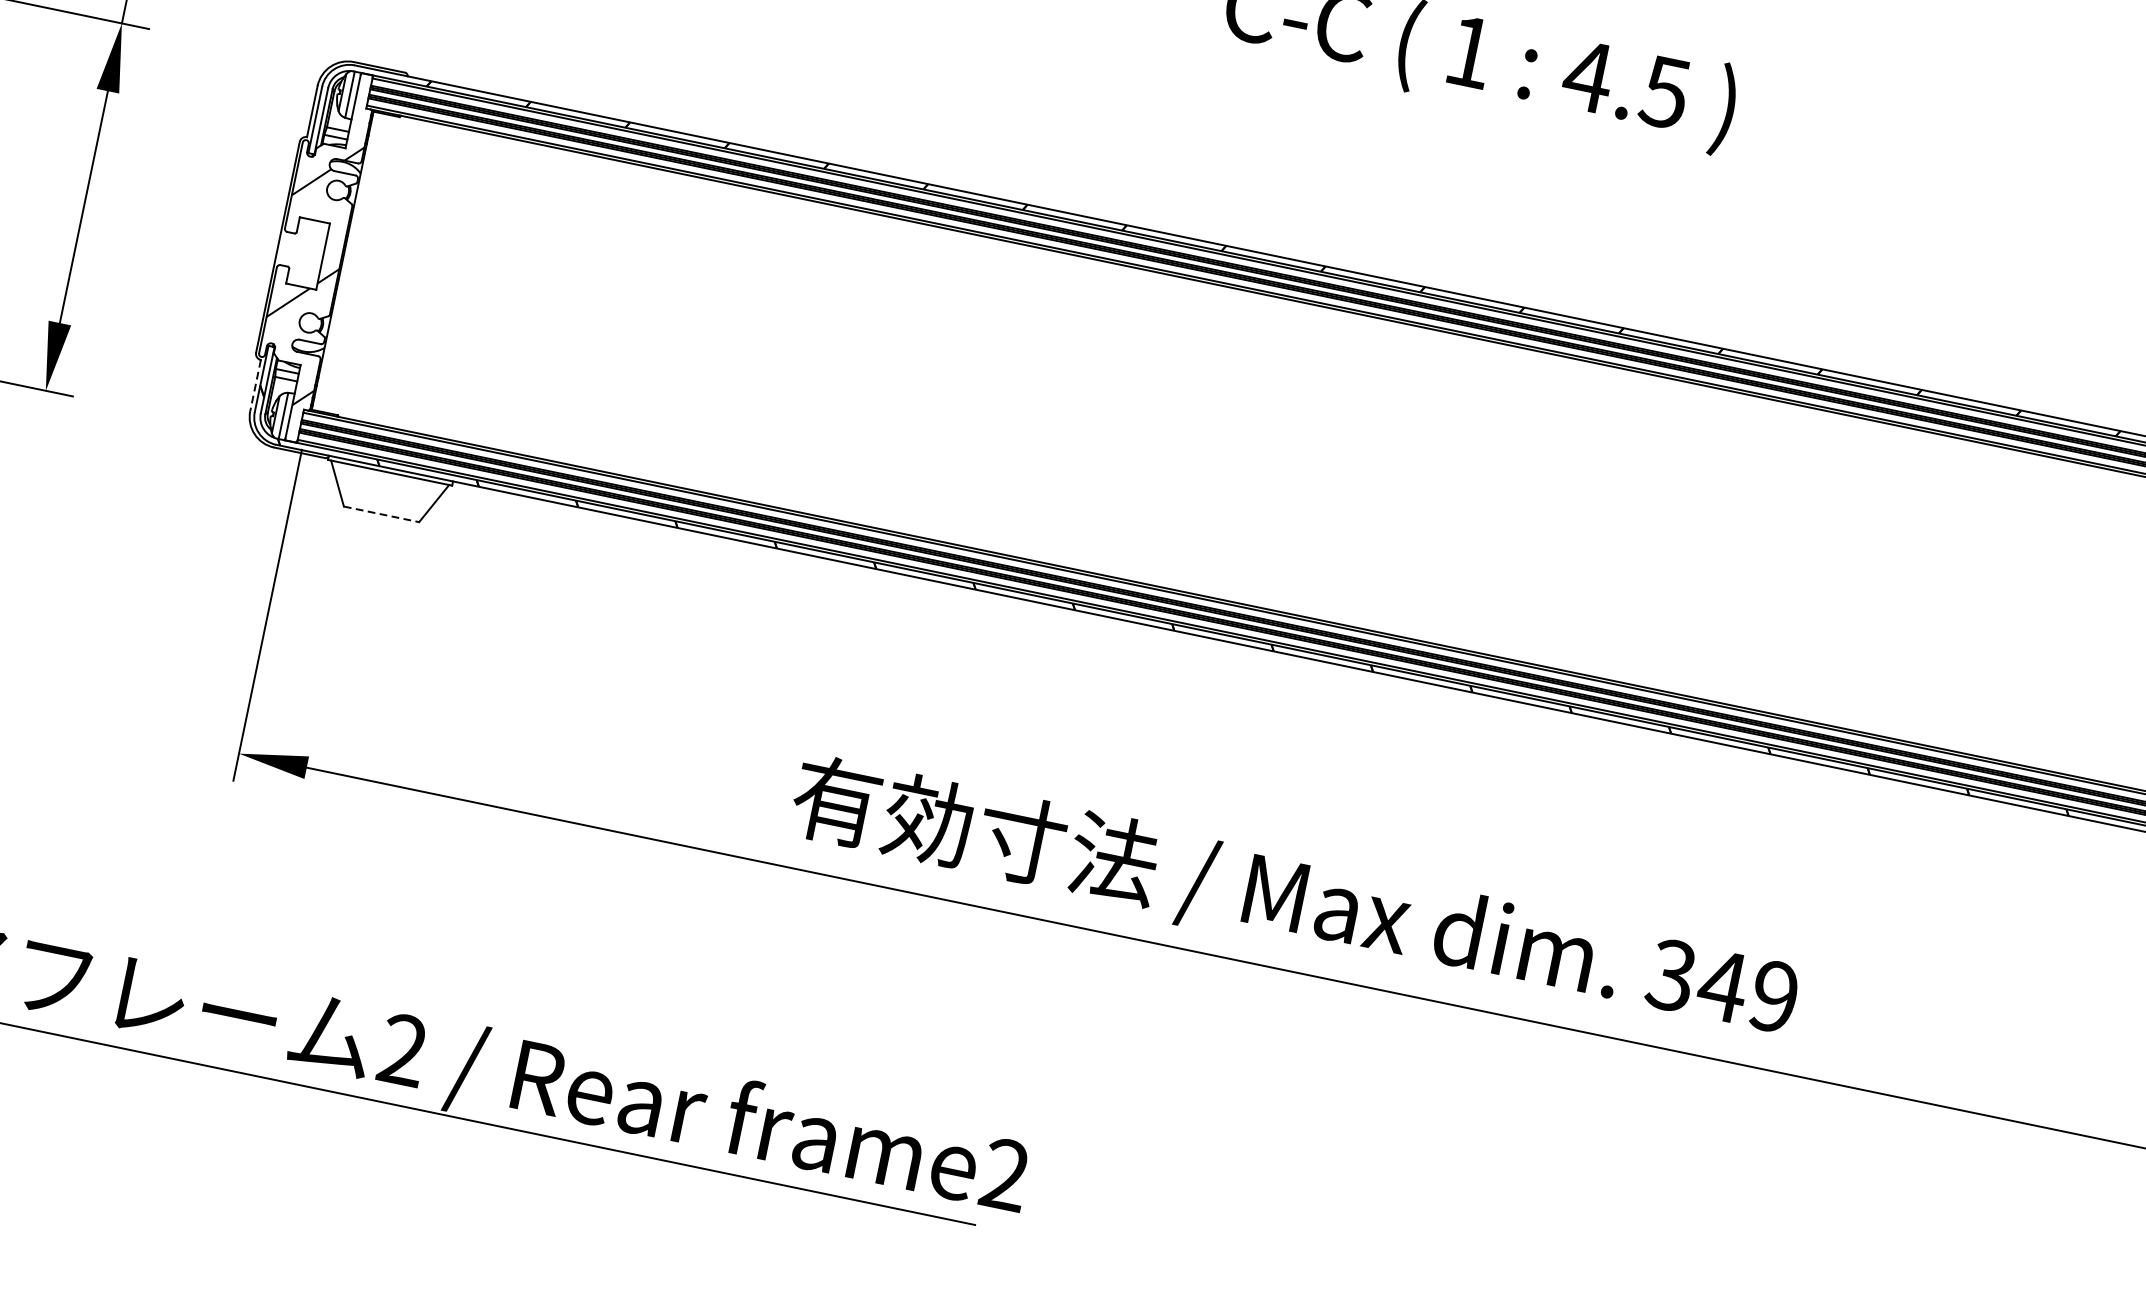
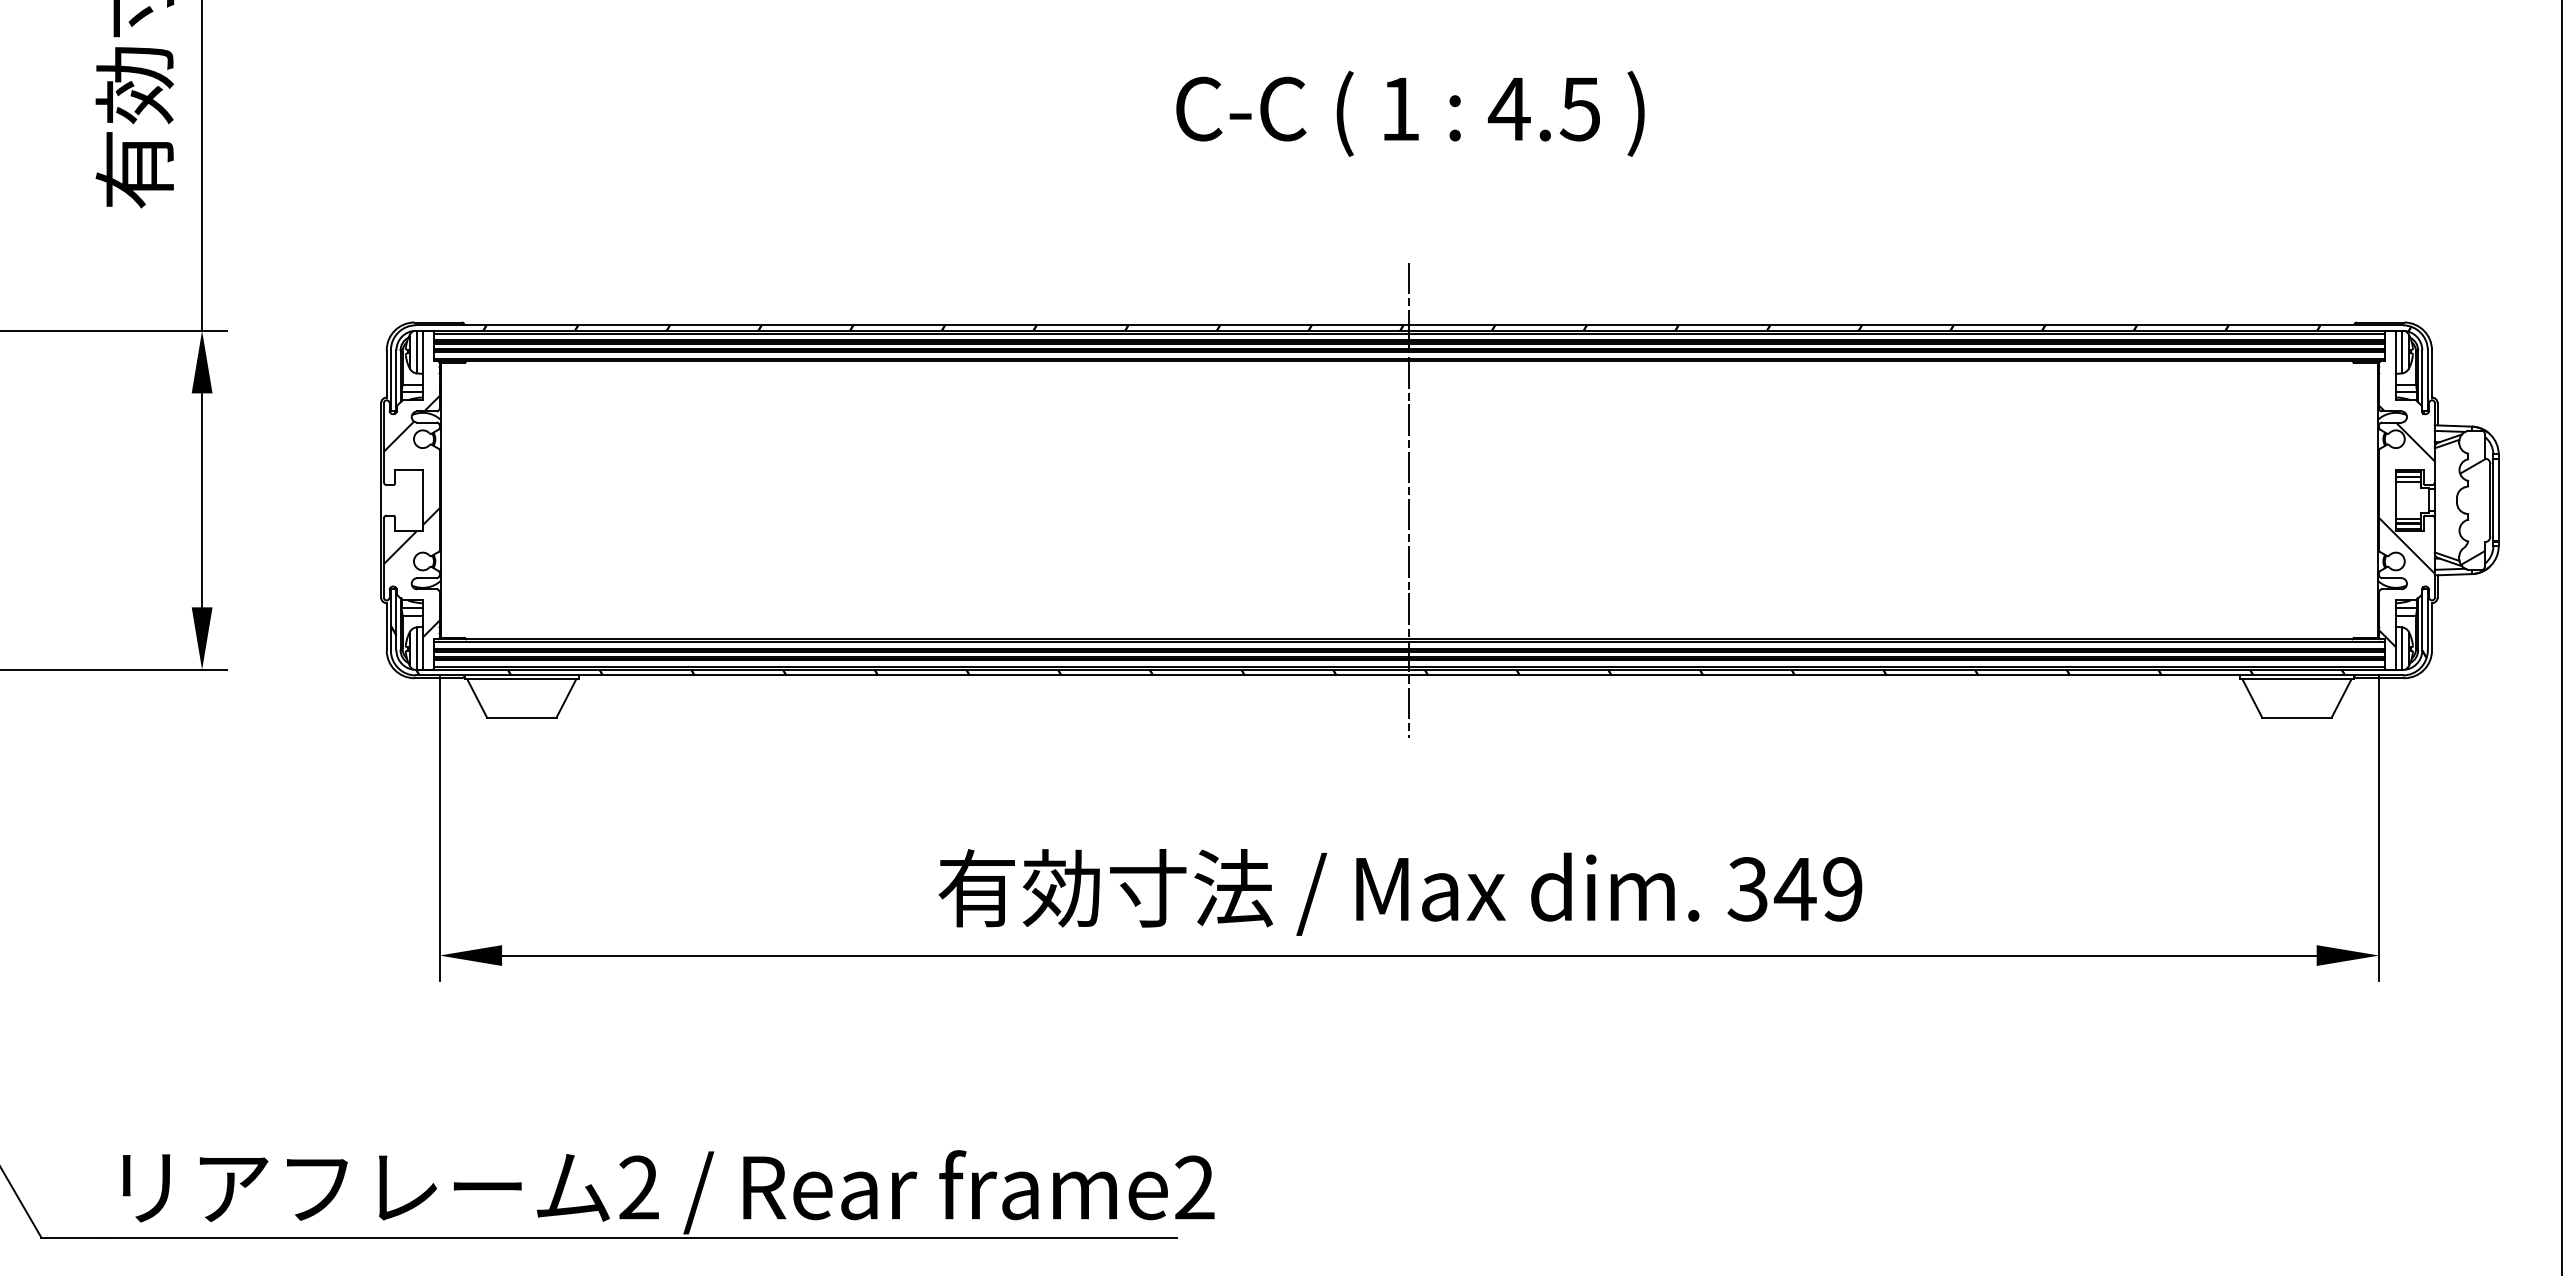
line: (255, 385) -> (386, 626), dashed -> solid
line: (1392, 477) -> (1409, 499), added
line: (381, 514) -> (521, 717), dashed -> solid

